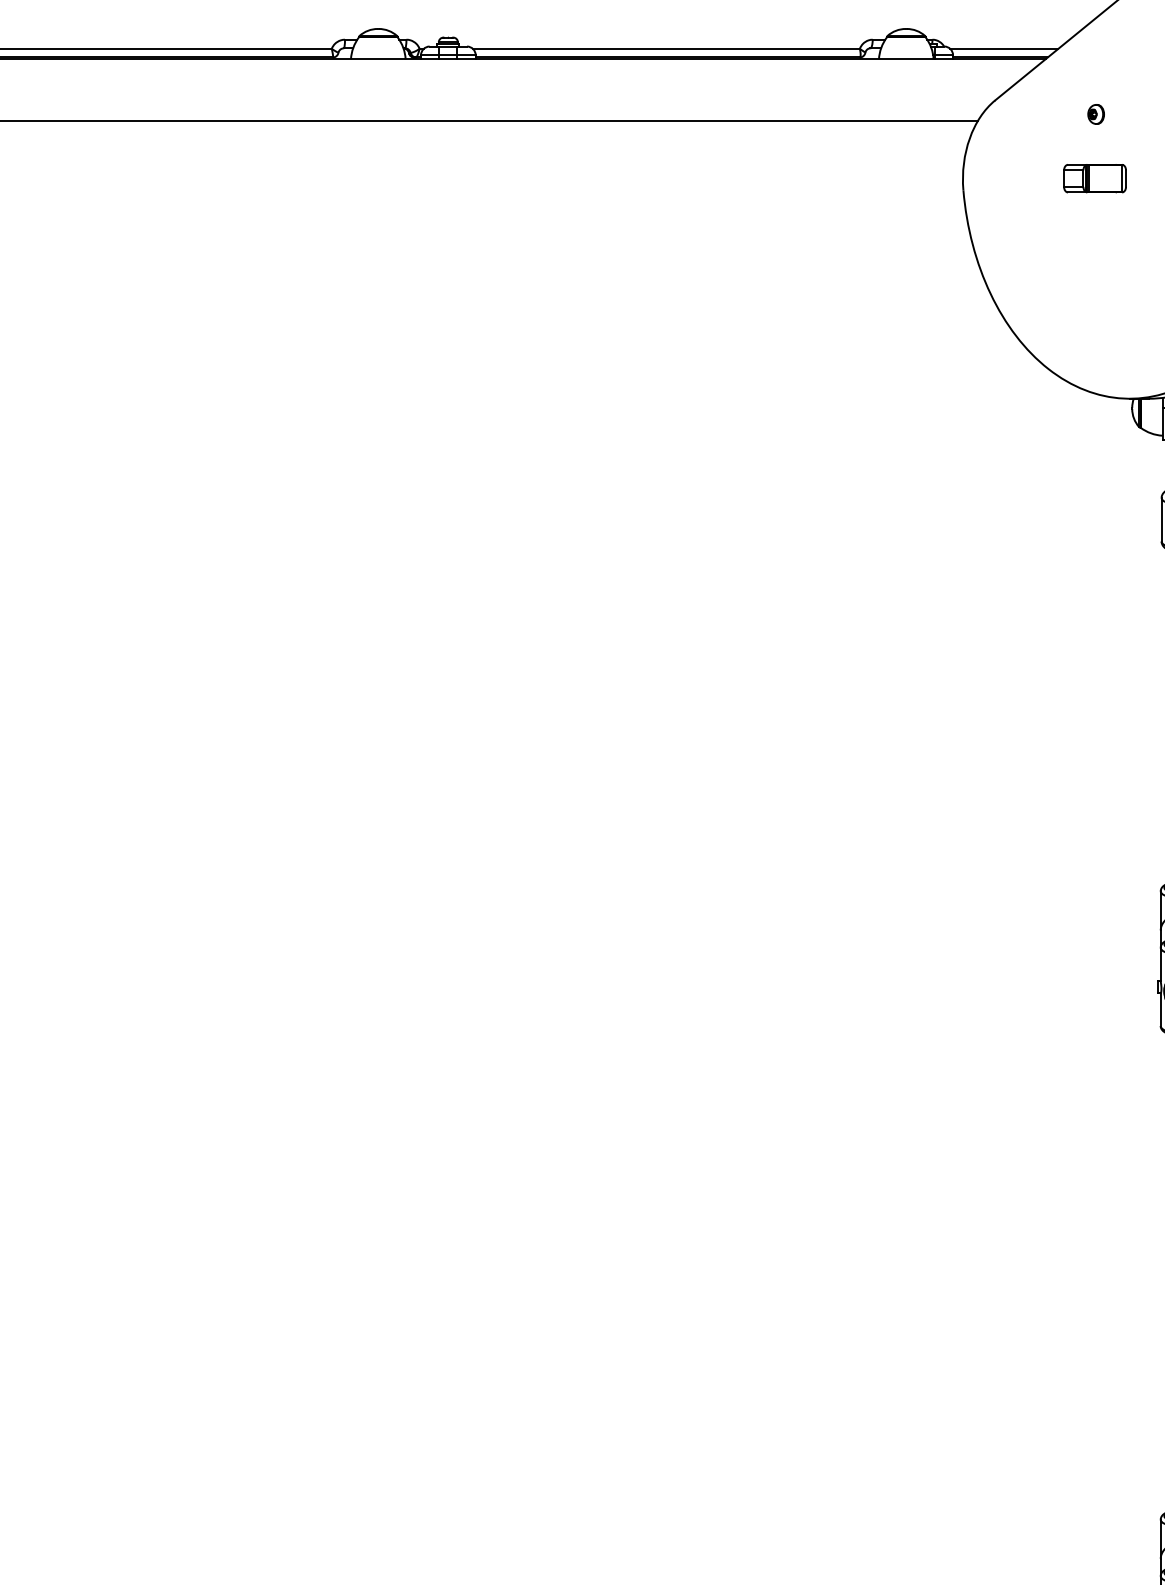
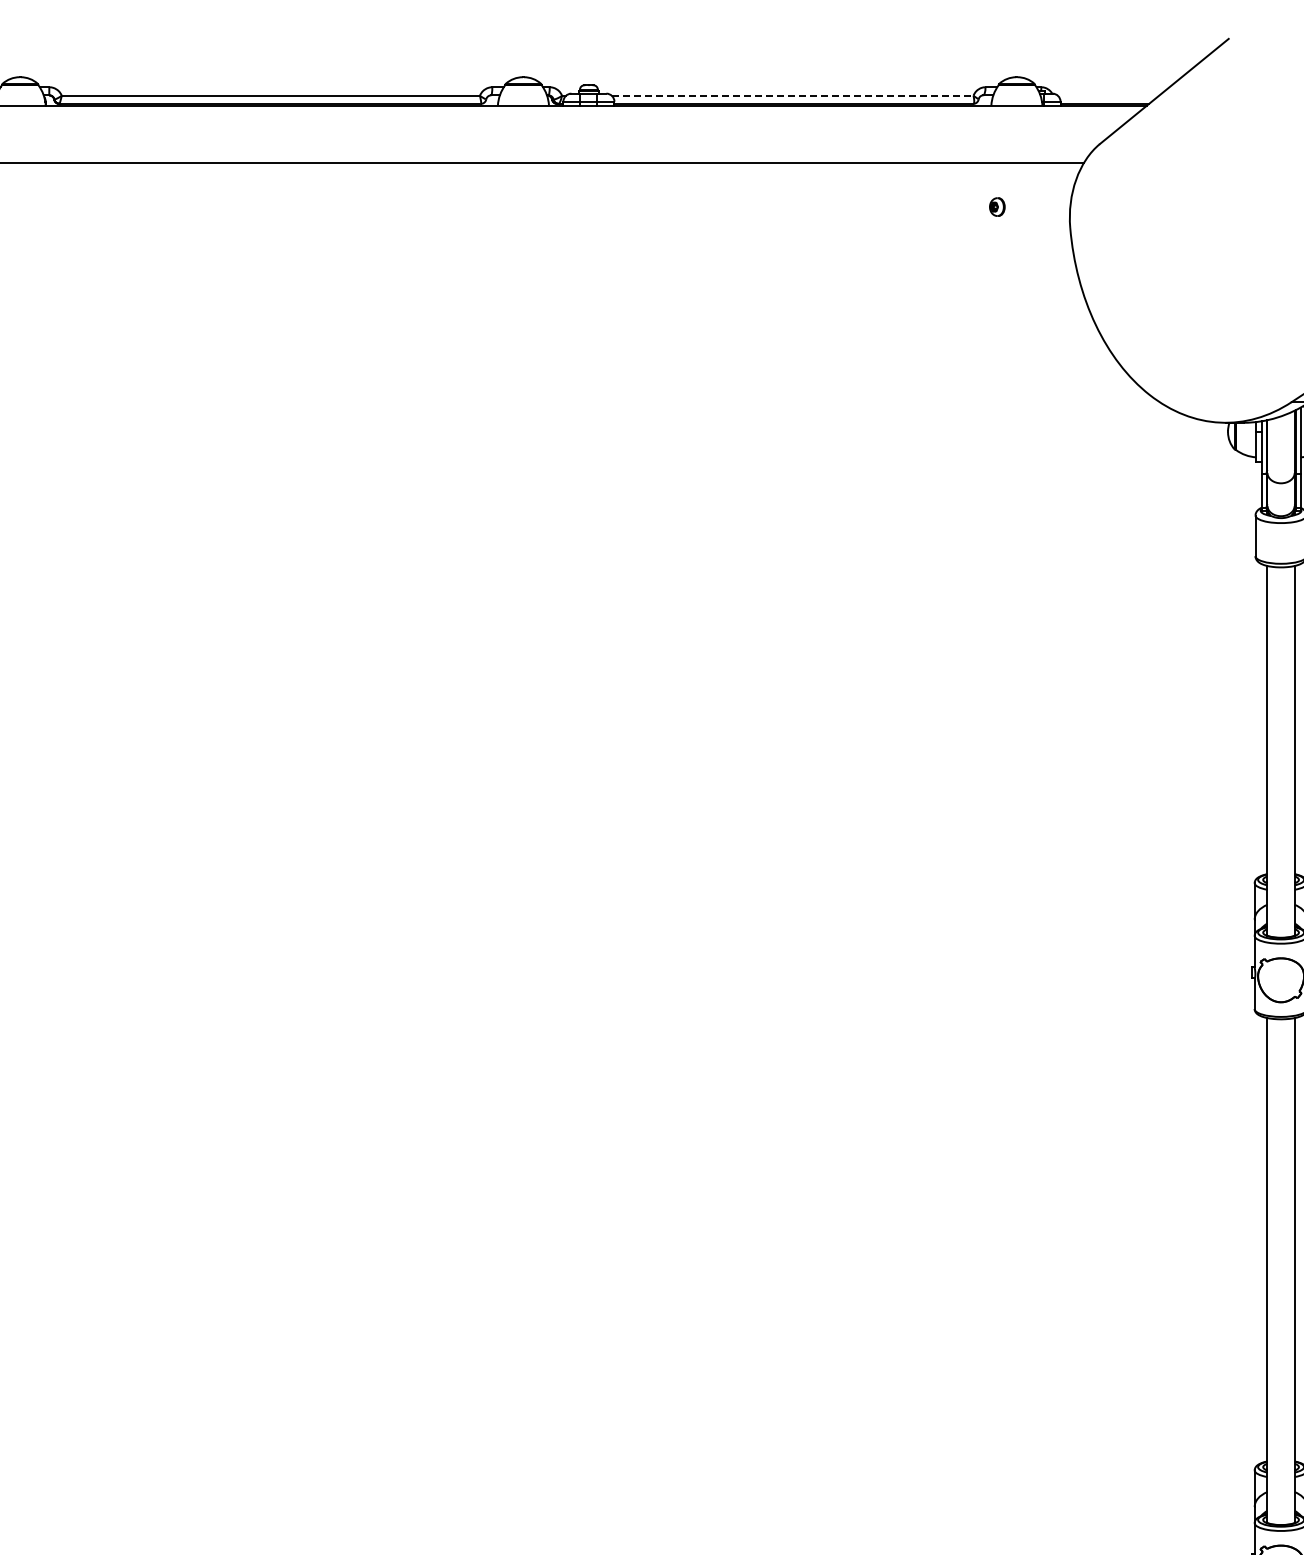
line: (666, 48) -> (792, 95), solid -> dashed
line: (1004, 48) -> (1108, 95), removed
part: (1096, 113) -> (997, 206), moved
part: (1095, 177) -> (1193, 216), removed

